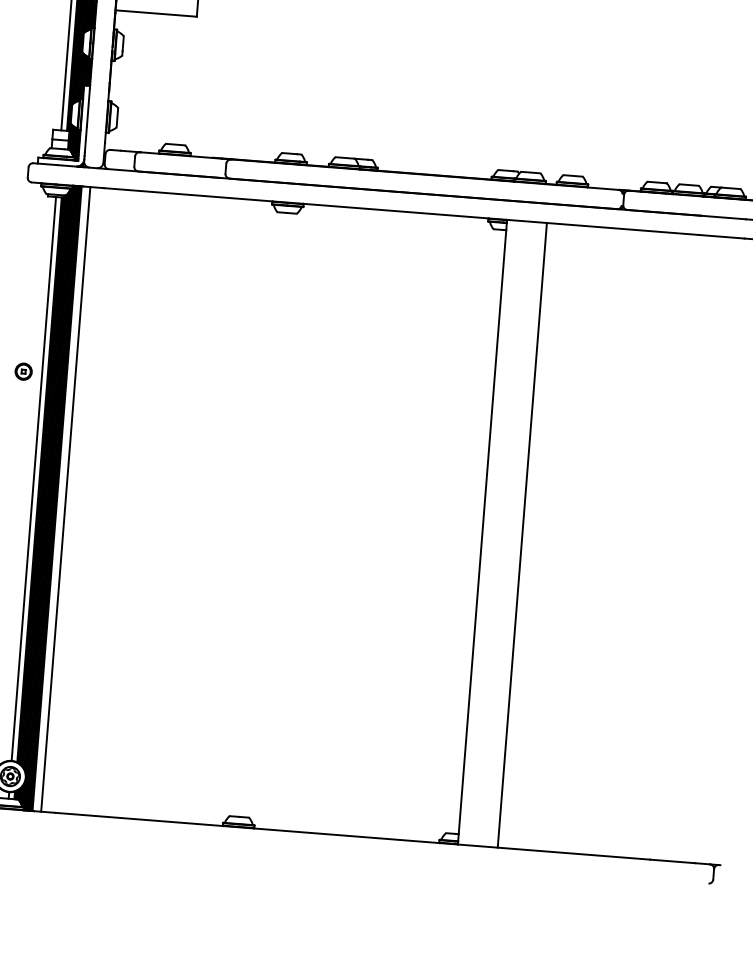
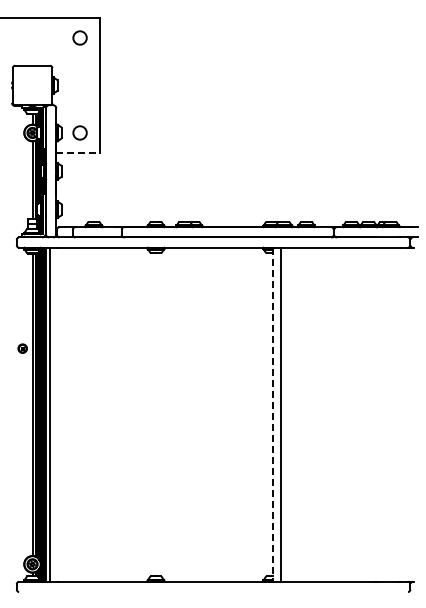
line: (156, 13) -> (78, 152), solid -> dashed
line: (482, 533) -> (273, 415), solid -> dashed
line: (522, 534) -> (280, 414), moved

